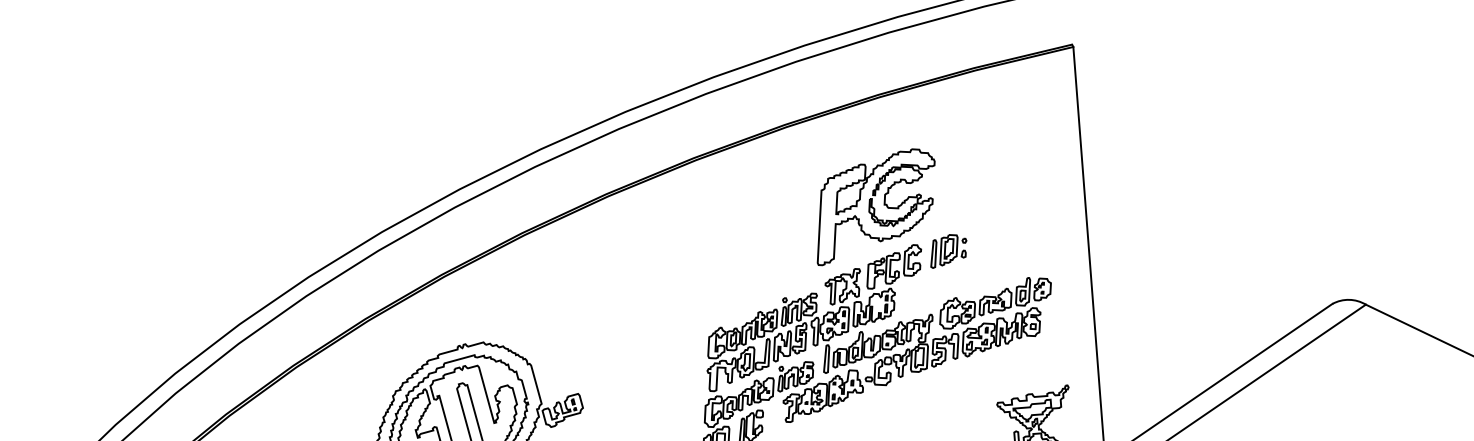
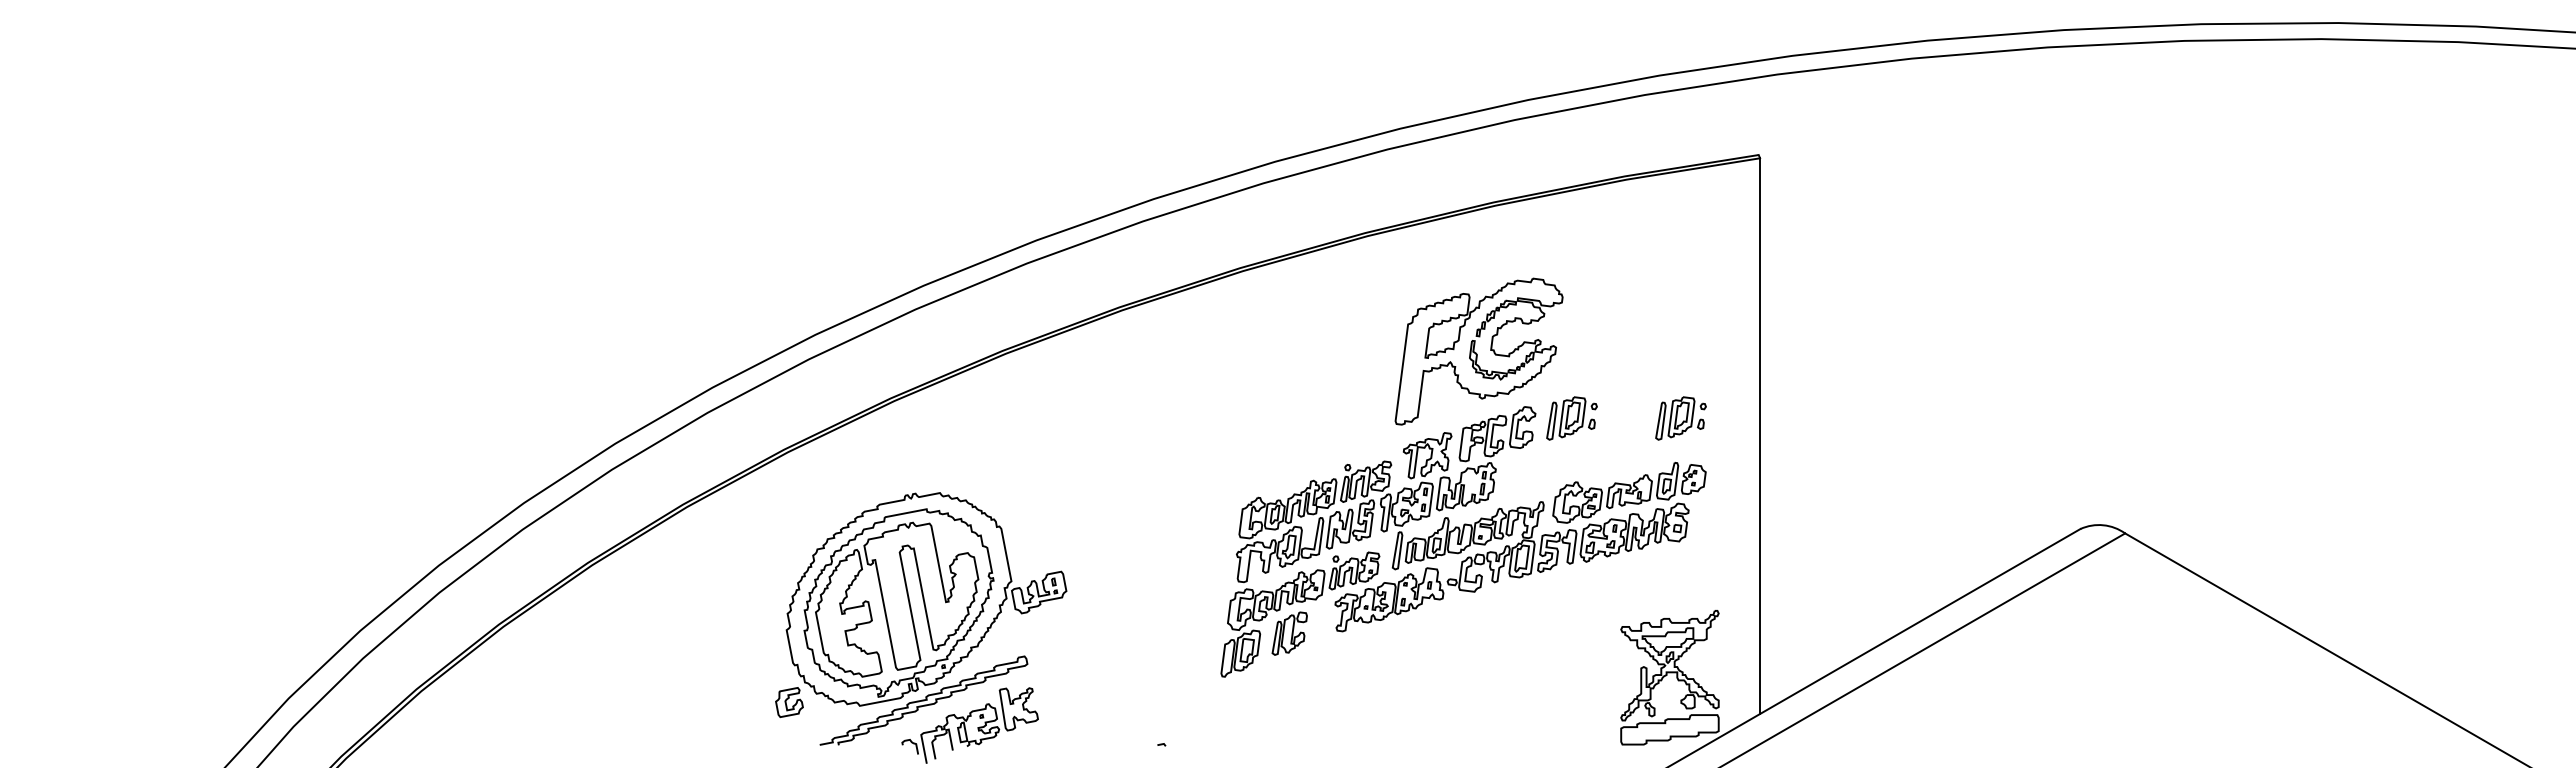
part: (1029, 244) -> (1680, 418), added

